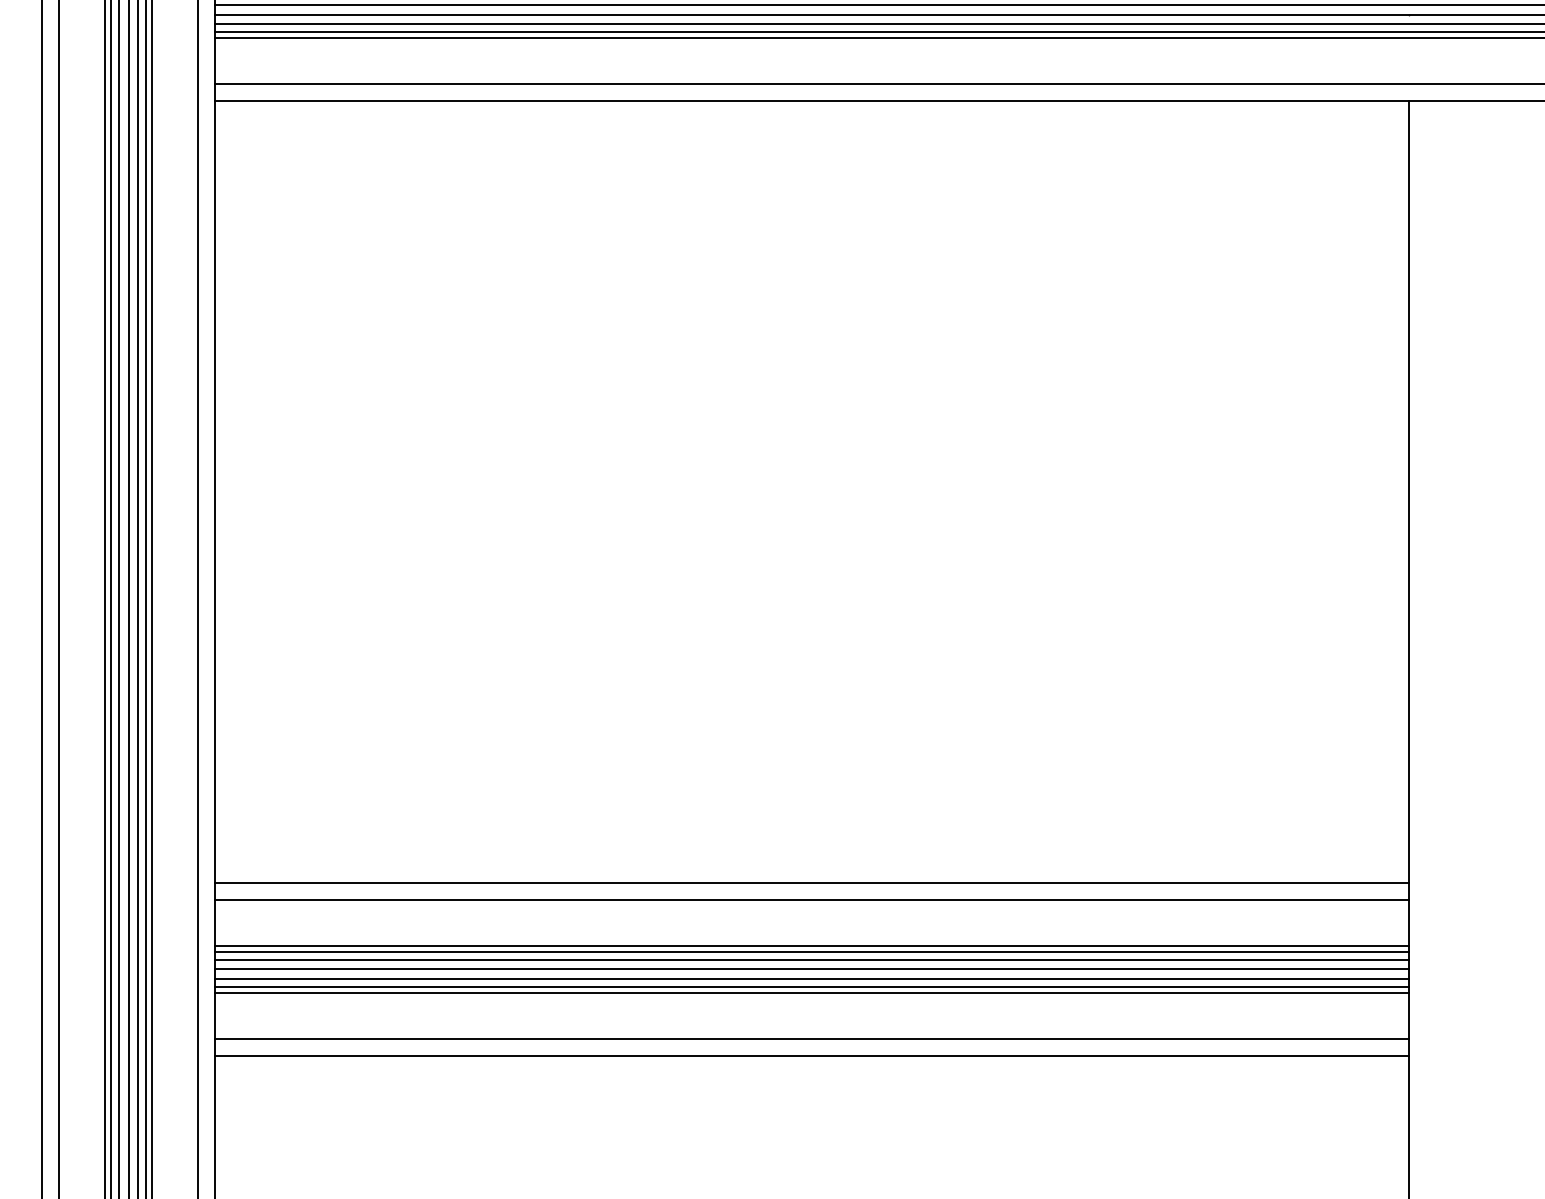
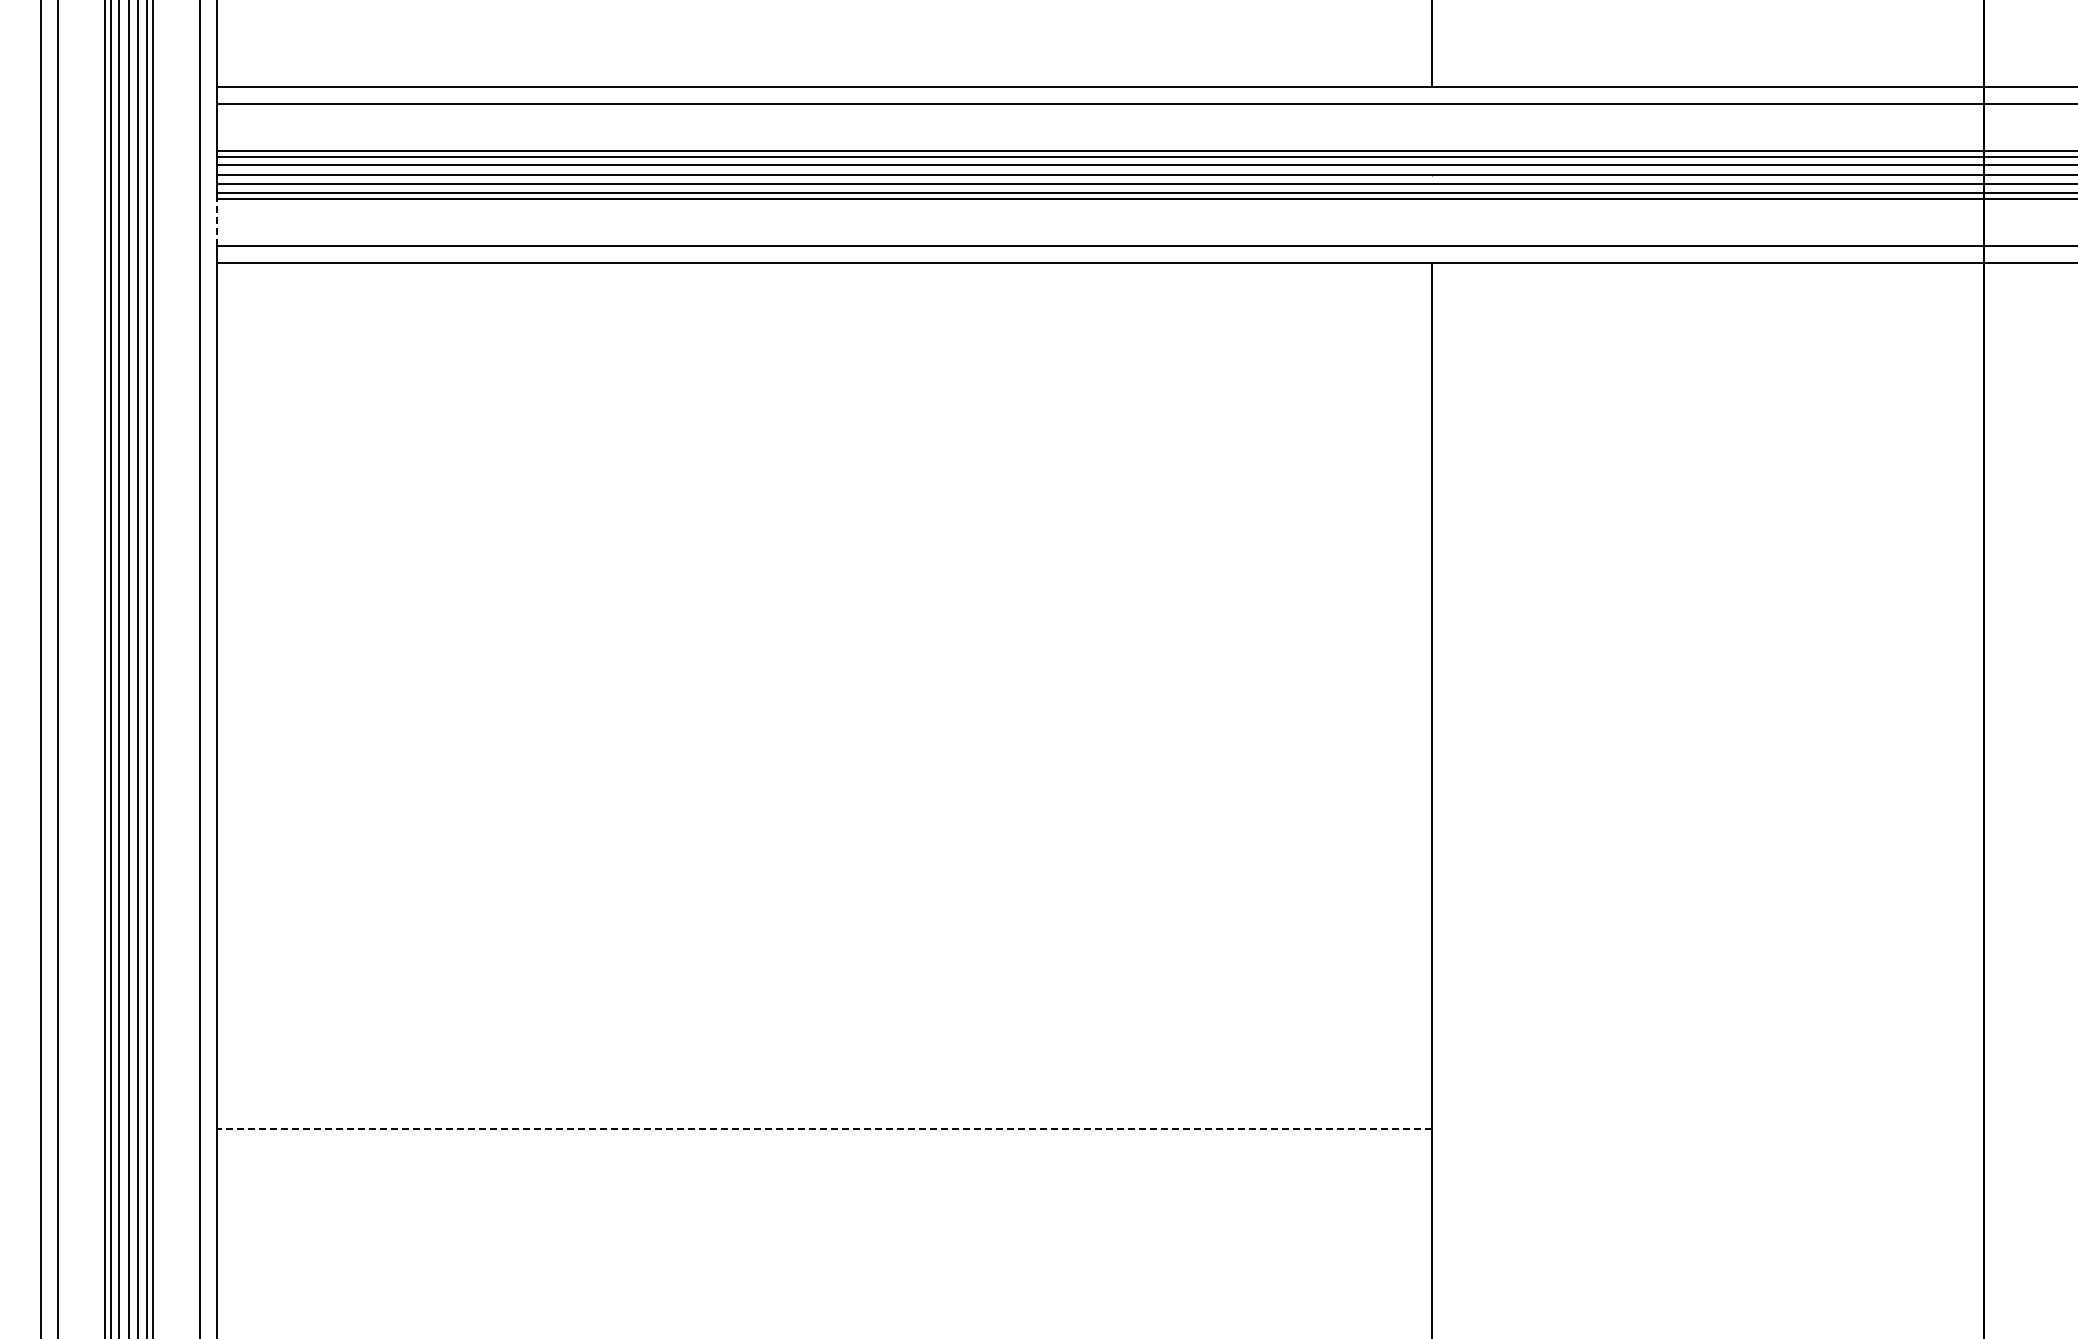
line: (215, 60) -> (217, 221), solid -> dashed
line: (812, 882) -> (824, 1058), removed
line: (812, 900) -> (824, 1076), removed
line: (812, 945) -> (824, 1122), removed
line: (812, 952) -> (824, 1129), solid -> dashed
line: (812, 960) -> (824, 1137), removed
line: (812, 969) -> (824, 1146), removed
line: (812, 979) -> (824, 1156), removed
line: (812, 986) -> (824, 1164), removed
line: (812, 992) -> (824, 1170), removed
line: (812, 1038) -> (824, 1217), removed
line: (812, 1056) -> (824, 1235), removed

